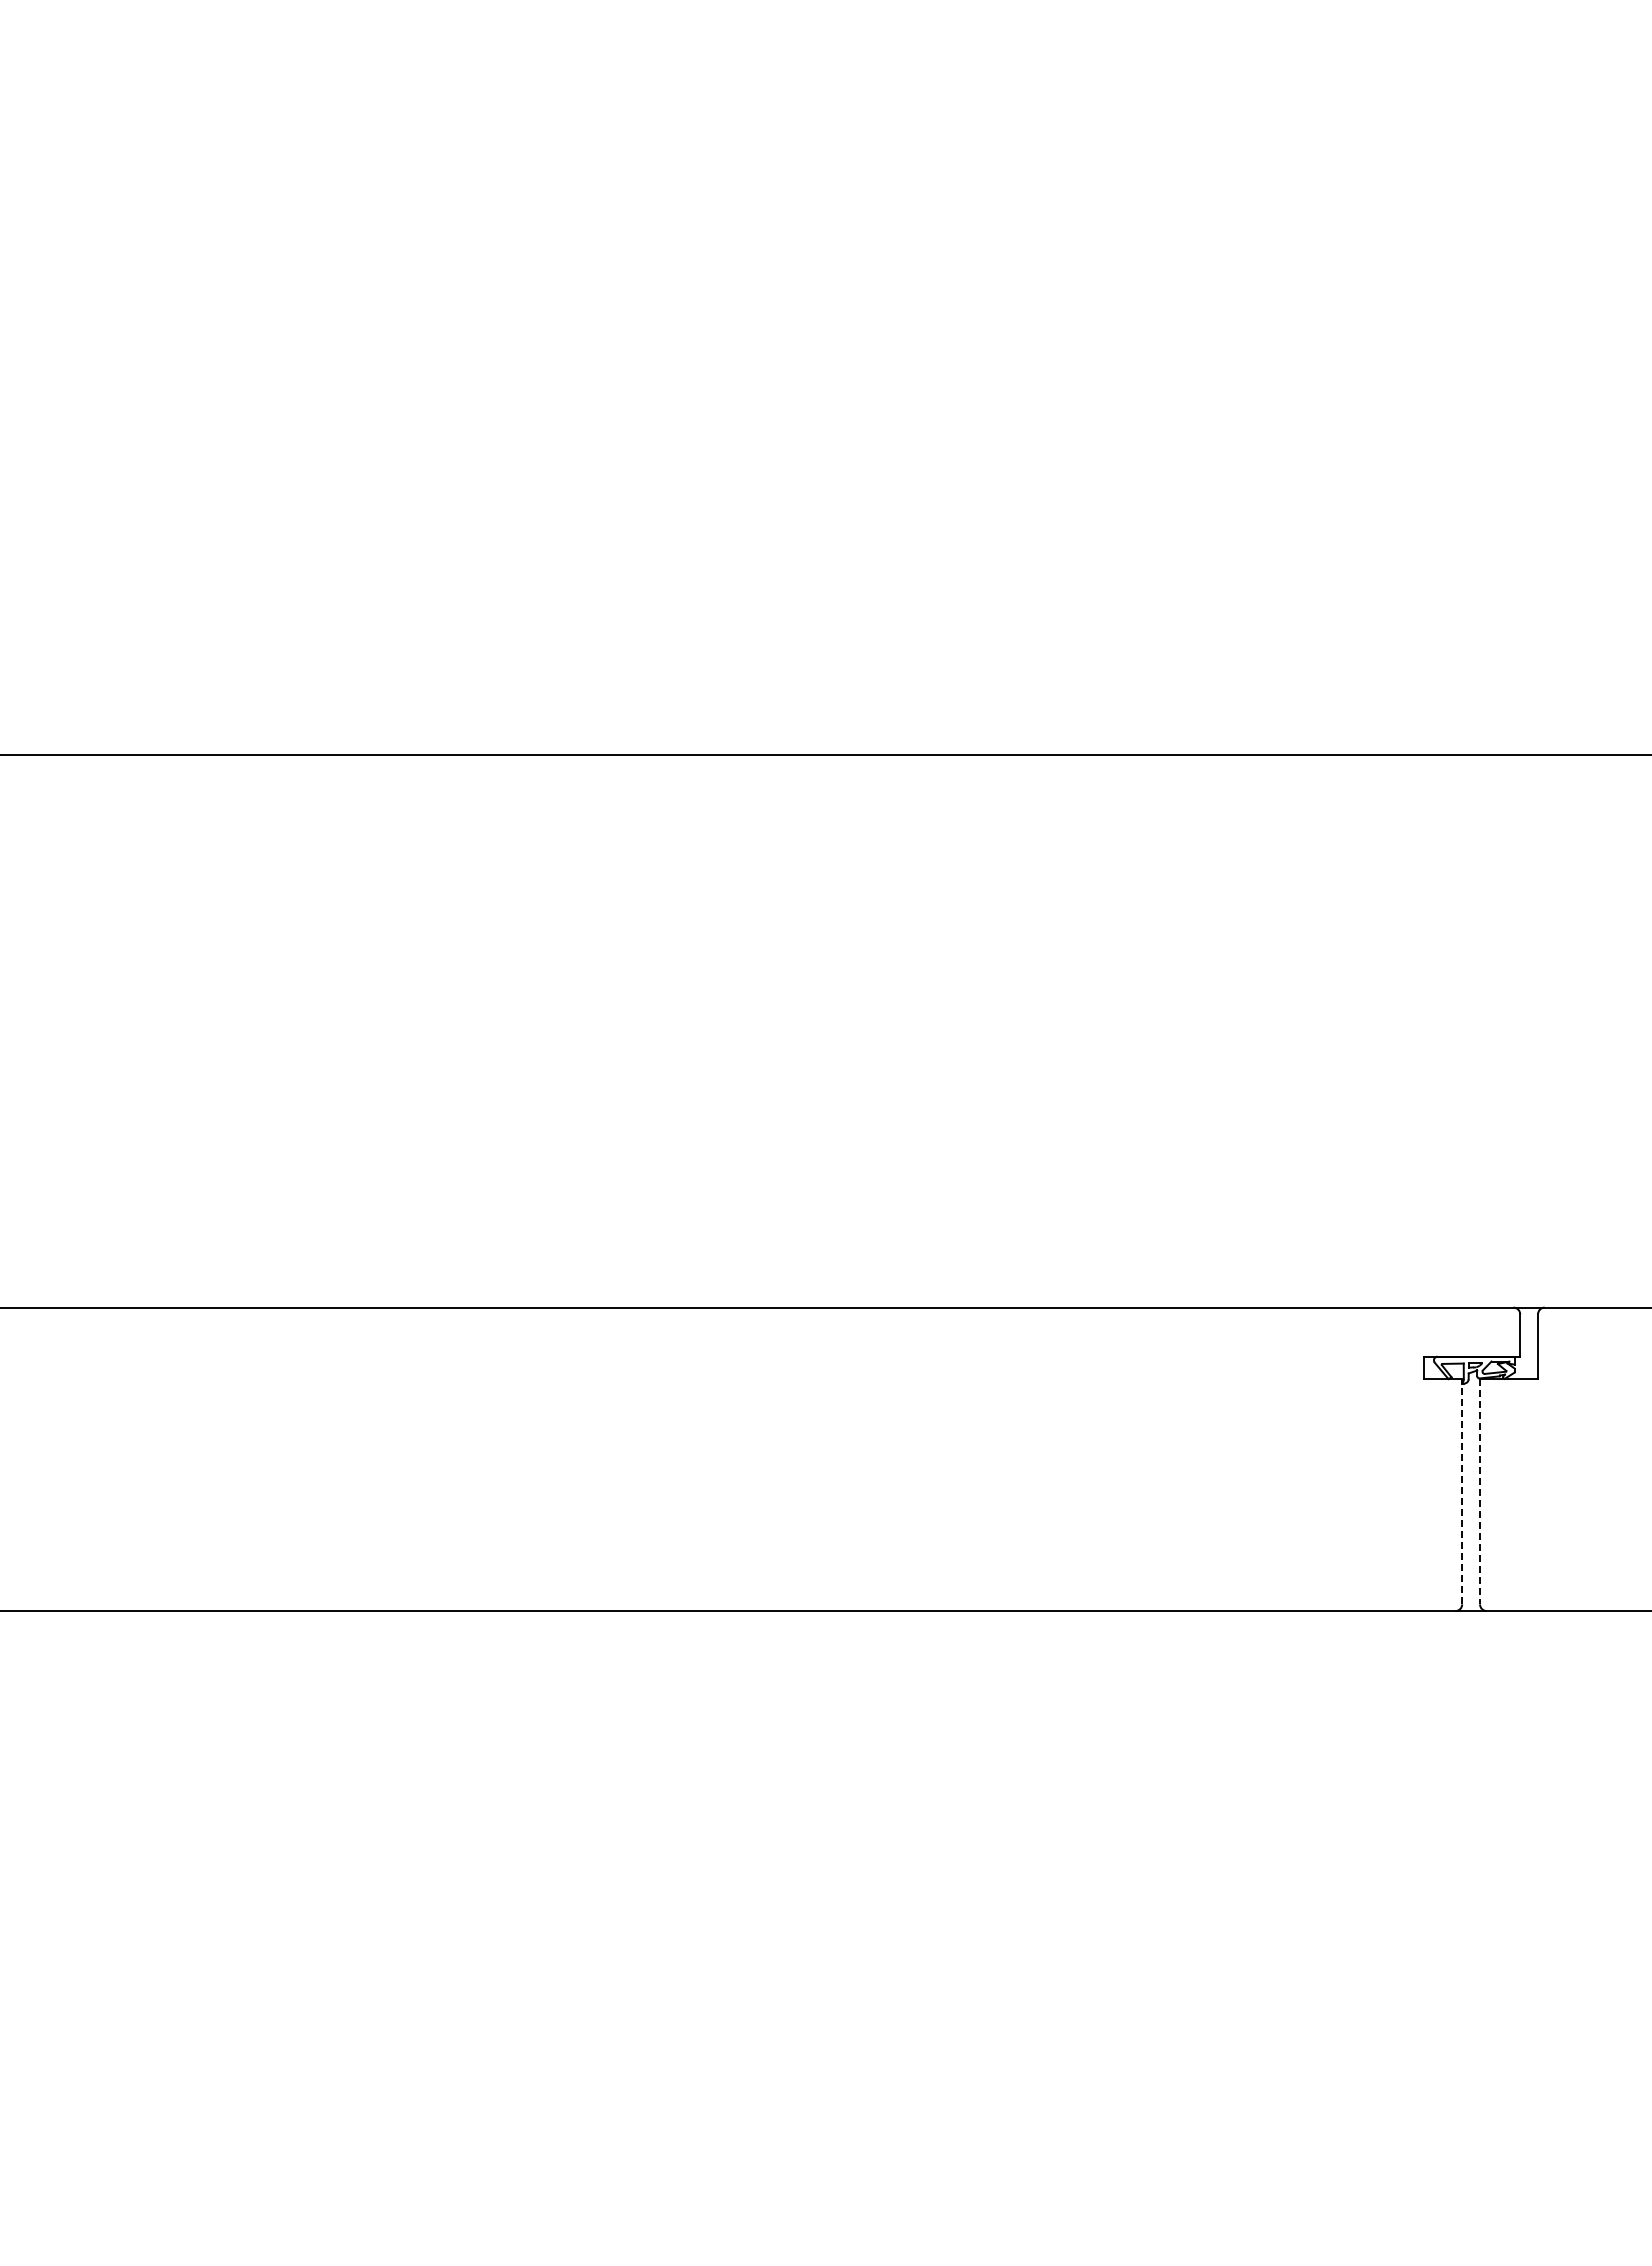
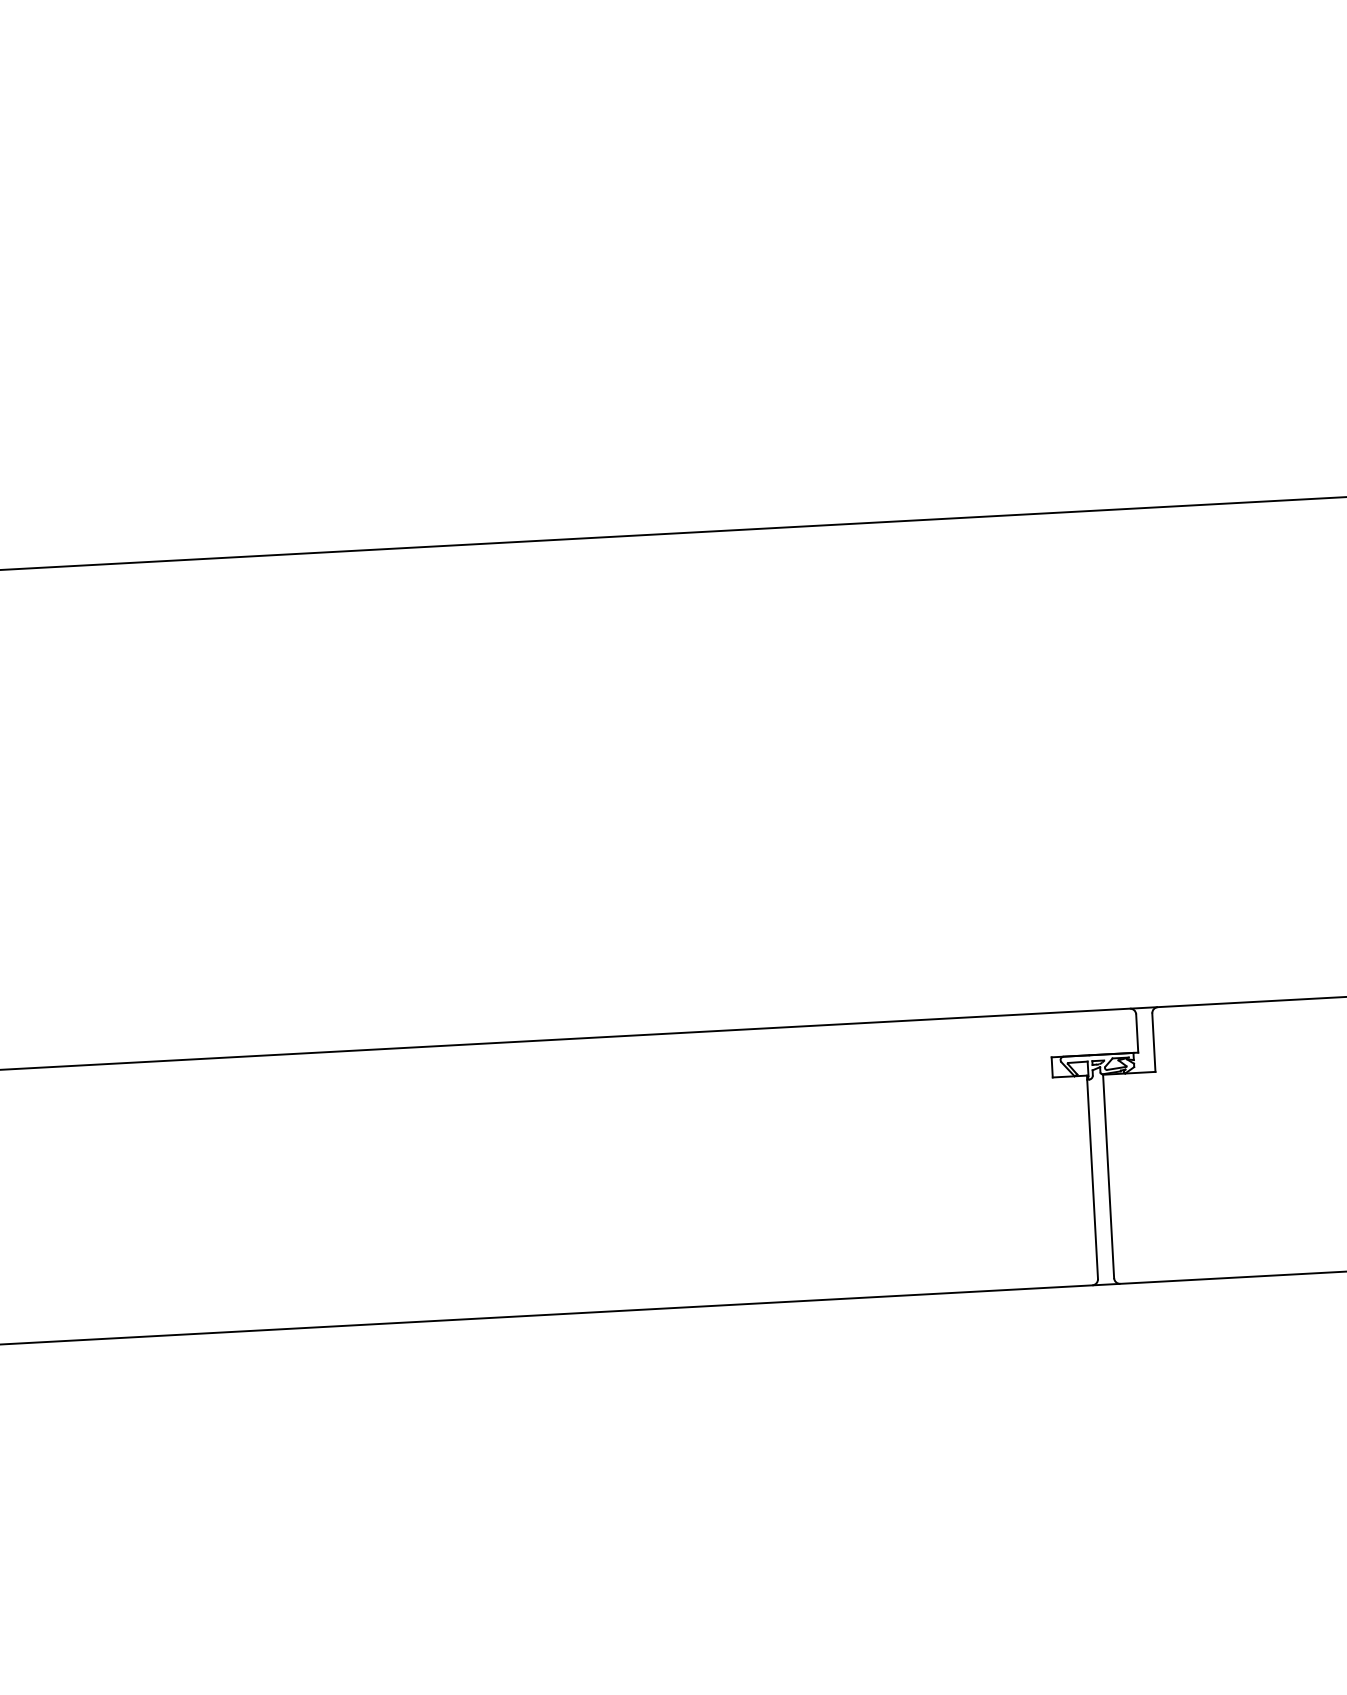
line: (1462, 1491) -> (1092, 1177), dashed -> solid
line: (1480, 1491) -> (1109, 1176), dashed -> solid

